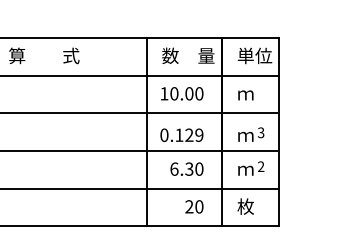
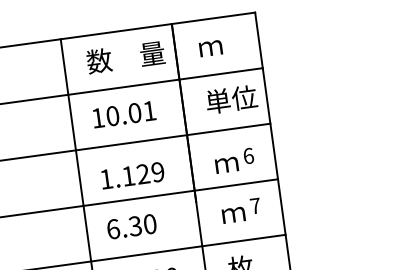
text: (254, 55) -> (223, 43), 単位 -> ｍ
text: (199, 93) -> (149, 110), 10.00 -> 10.01
text: (254, 93) -> (230, 99), ｍ -> 単位
text: (260, 132) -> (247, 155), 3 -> 6
text: (164, 134) -> (106, 178), 0.129 -> 1.129
text: (260, 166) -> (254, 205), 2 -> 7
text: (186, 168) -> (131, 225), moved

